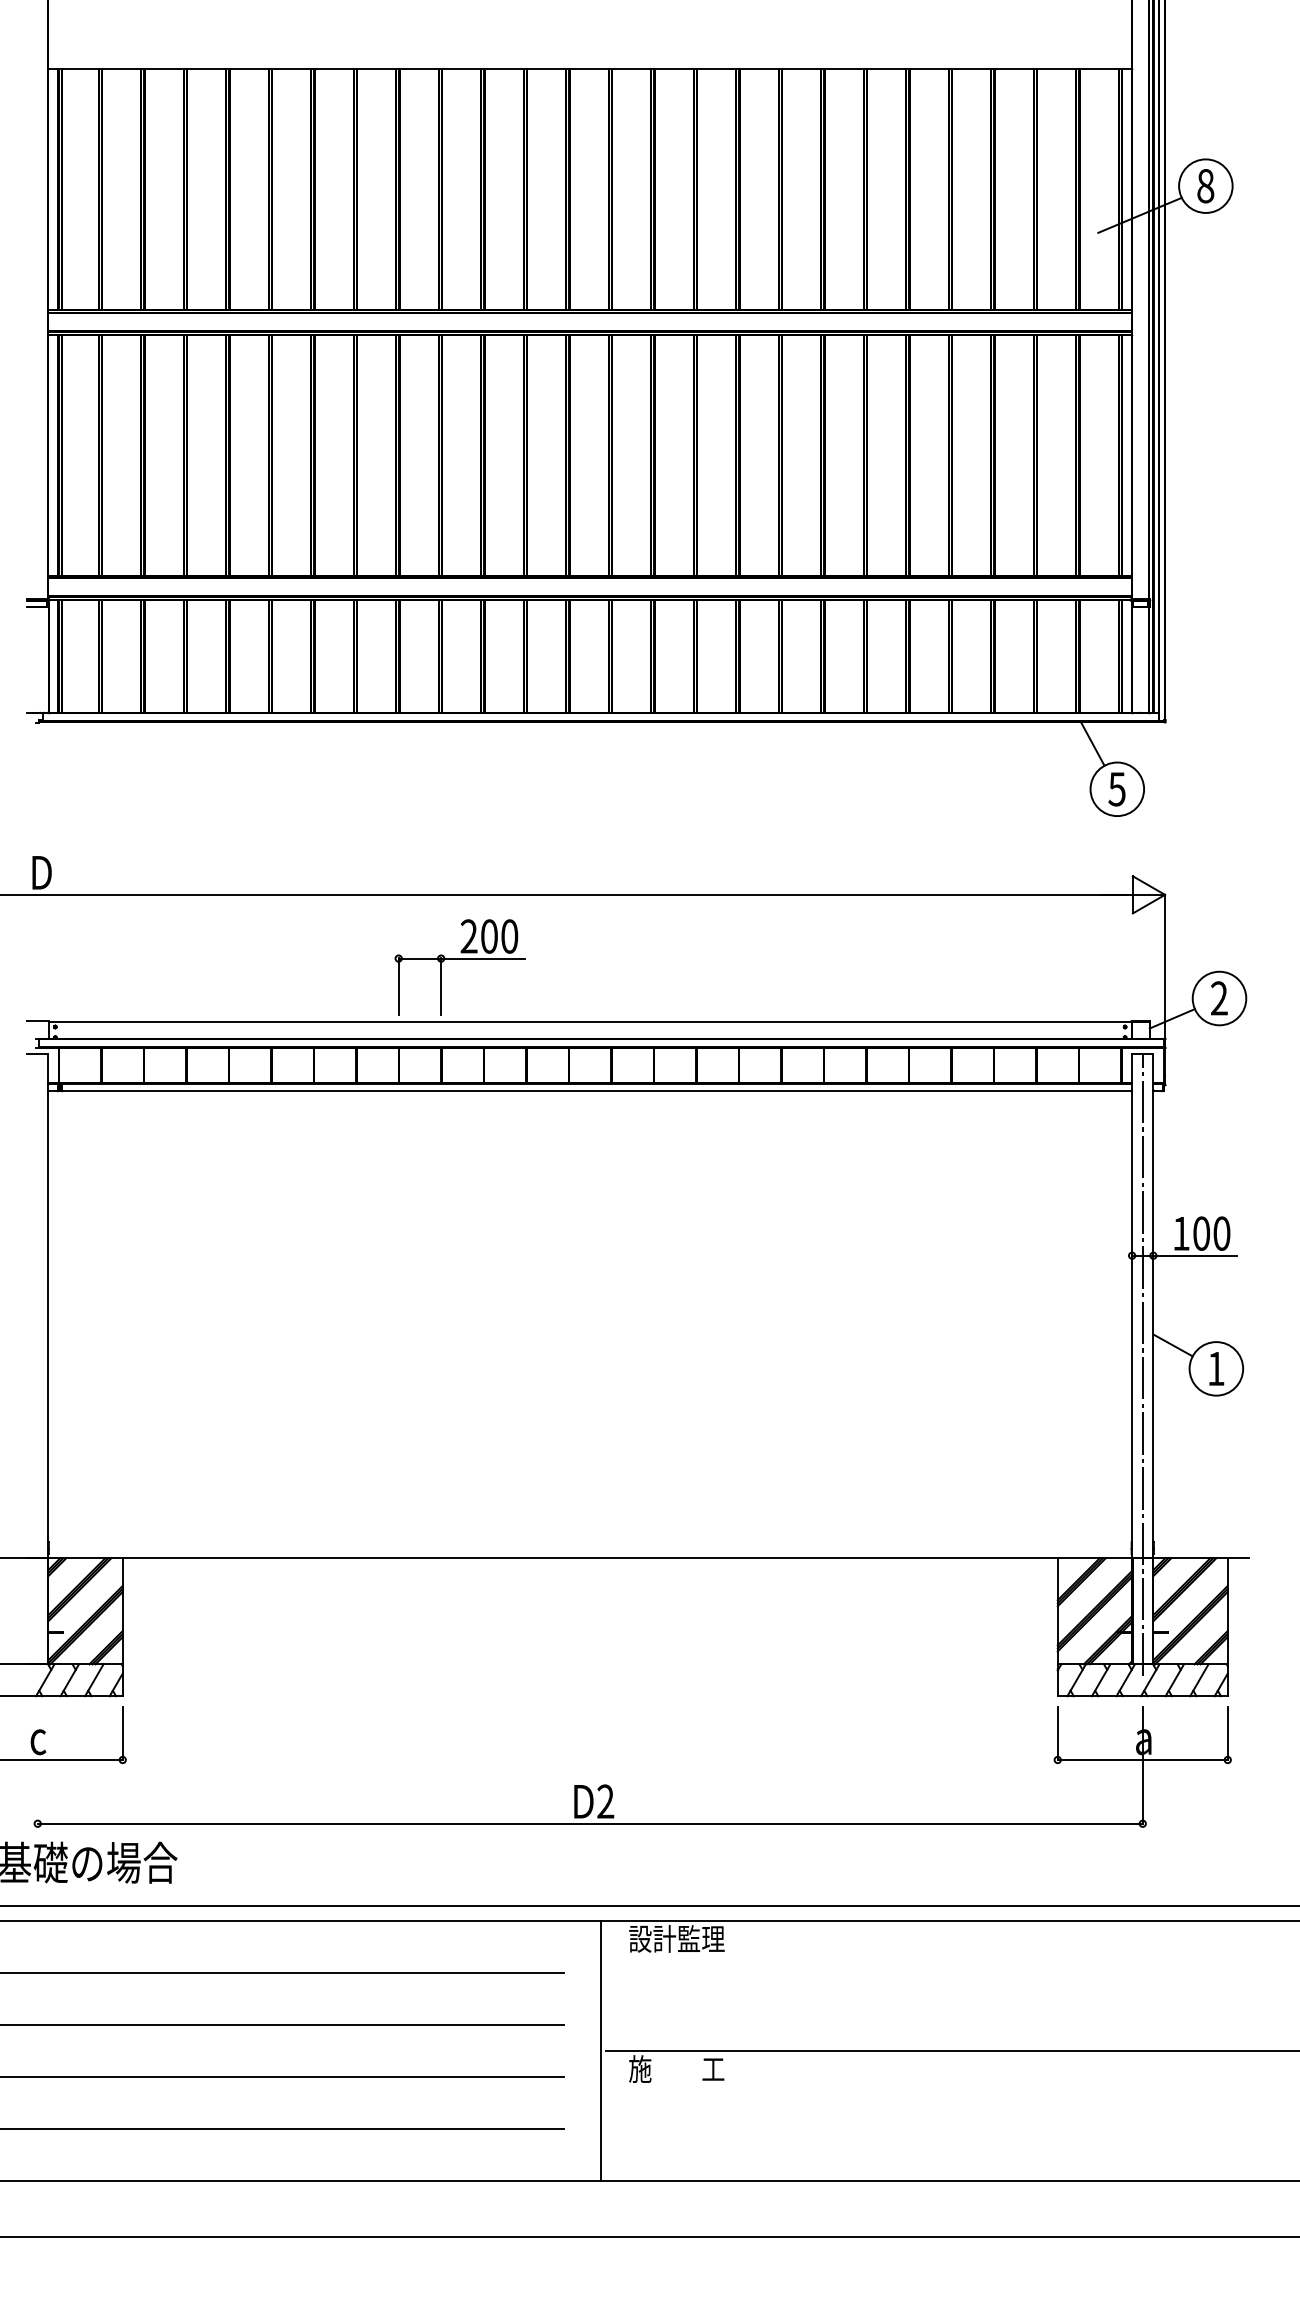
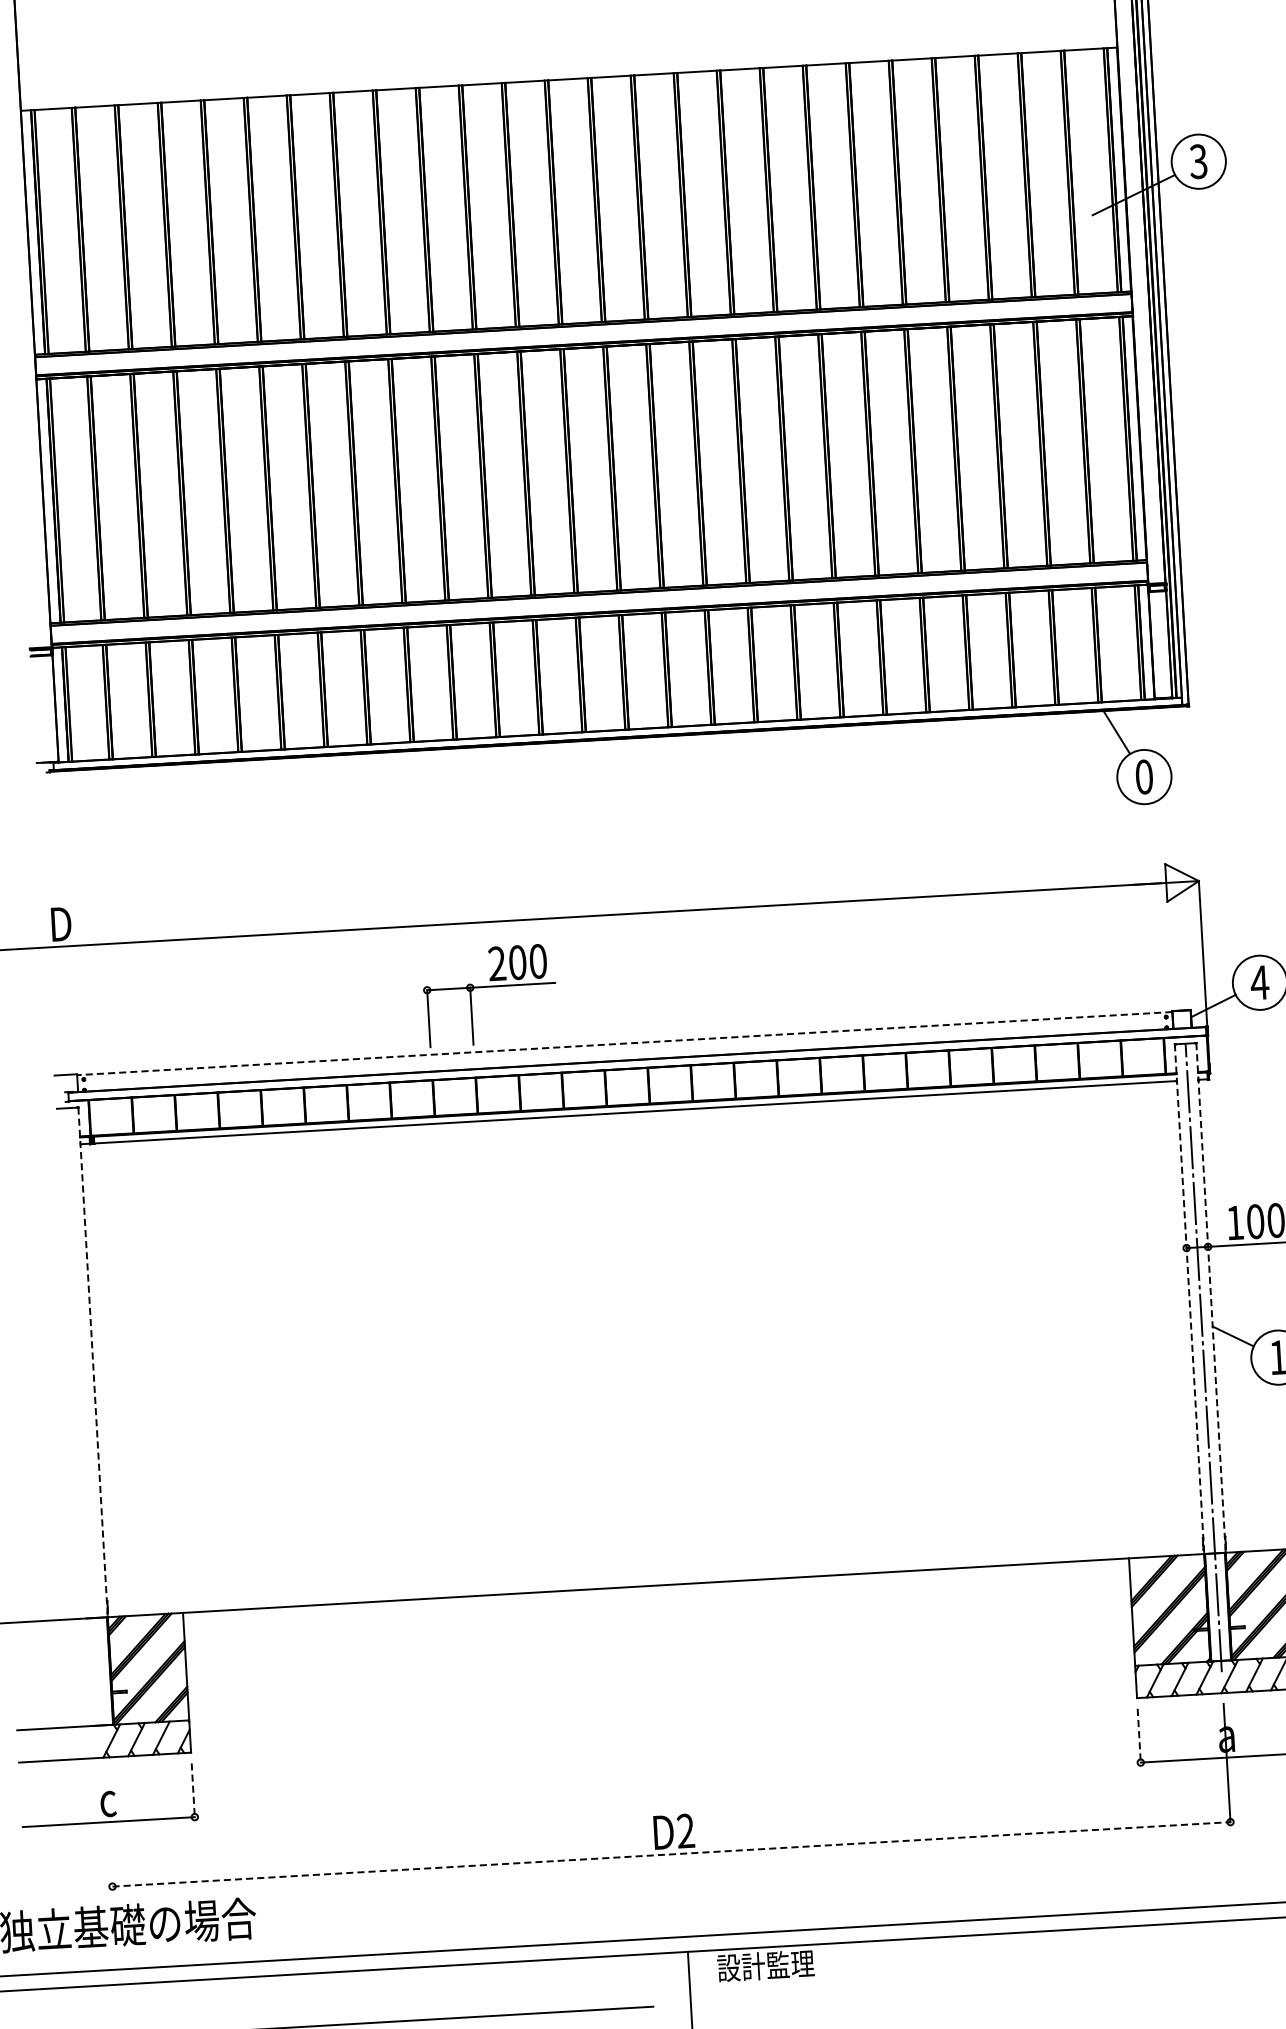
text: (1205, 185) -> (1198, 161), 8 -> 3
text: (1116, 789) -> (1143, 777), 5 -> 0
text: (1219, 998) -> (1259, 982), 2 -> 4
line: (589, 1022) -> (624, 1043), solid -> dashed
line: (48, 1306) -> (93, 1362), solid -> dashed
line: (1132, 1306) -> (1189, 1299), solid -> dashed
line: (1153, 1306) -> (1211, 1298), solid -> dashed
line: (122, 1733) -> (193, 1790), solid -> dashed
line: (1057, 1733) -> (1138, 1735), solid -> dashed
line: (590, 1823) -> (671, 1854), solid -> dashed

